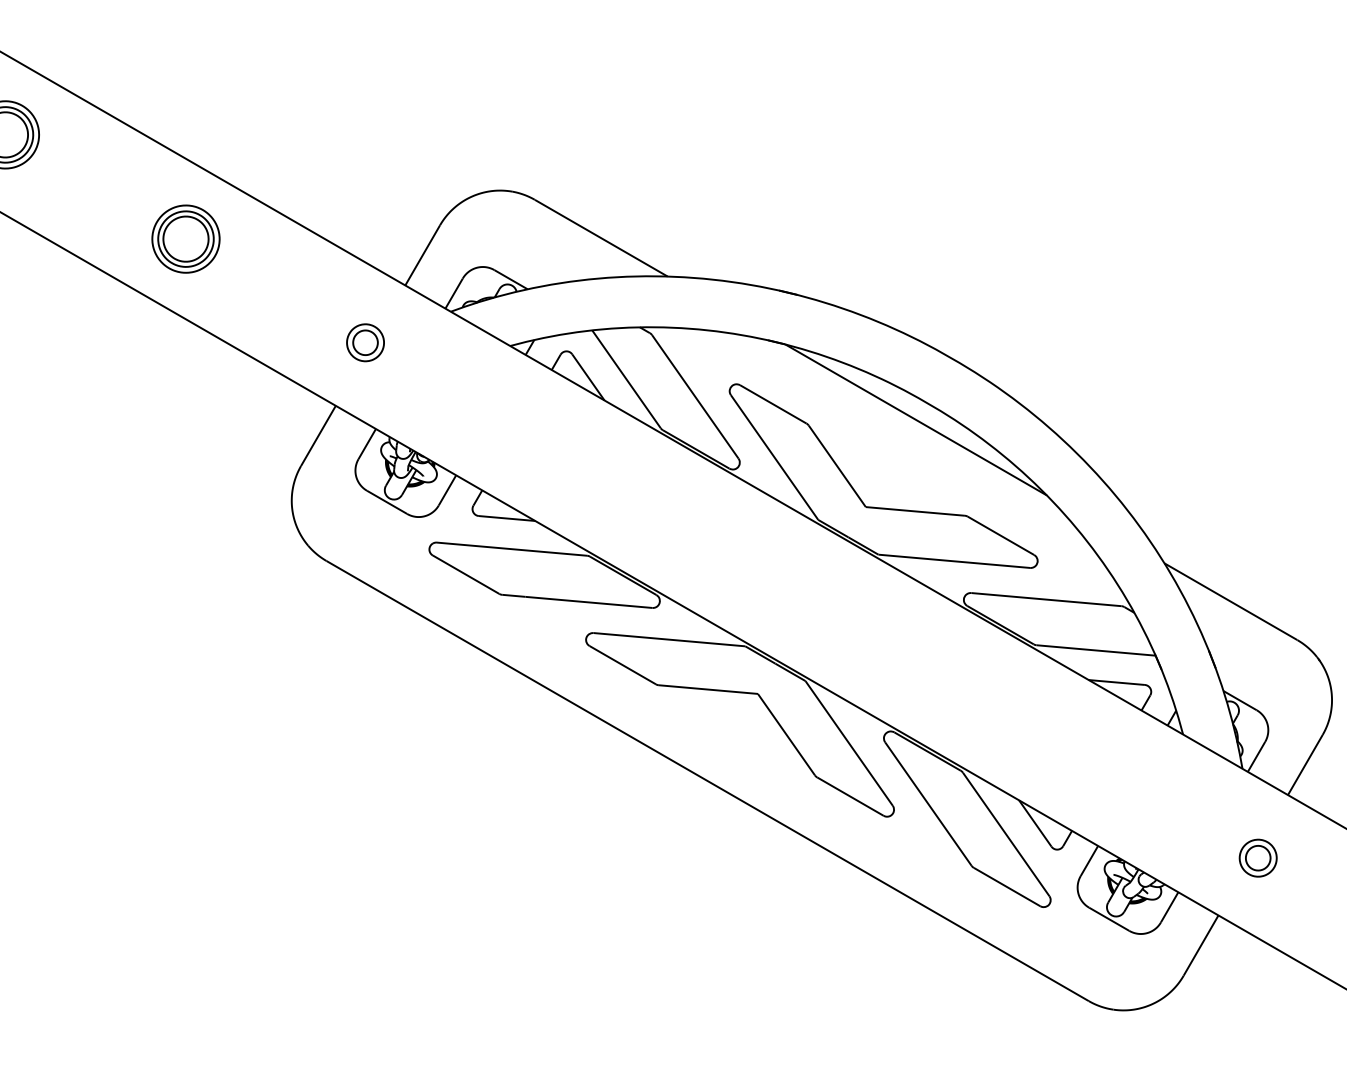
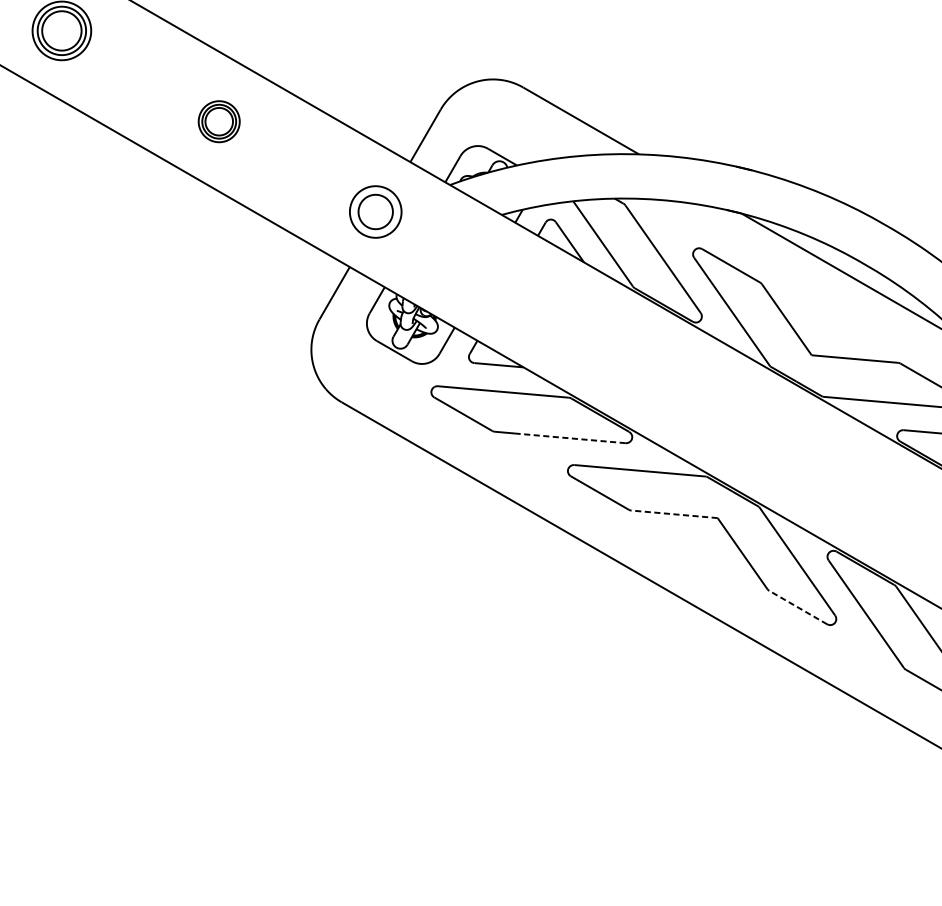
part: (185, 238) -> (218, 121), size x0.7
part: (365, 342) -> (375, 211), size x1.6
line: (588, 602) -> (570, 438), solid -> dashed
line: (708, 689) -> (674, 514), solid -> dashed
line: (850, 796) -> (798, 607), solid -> dashed

